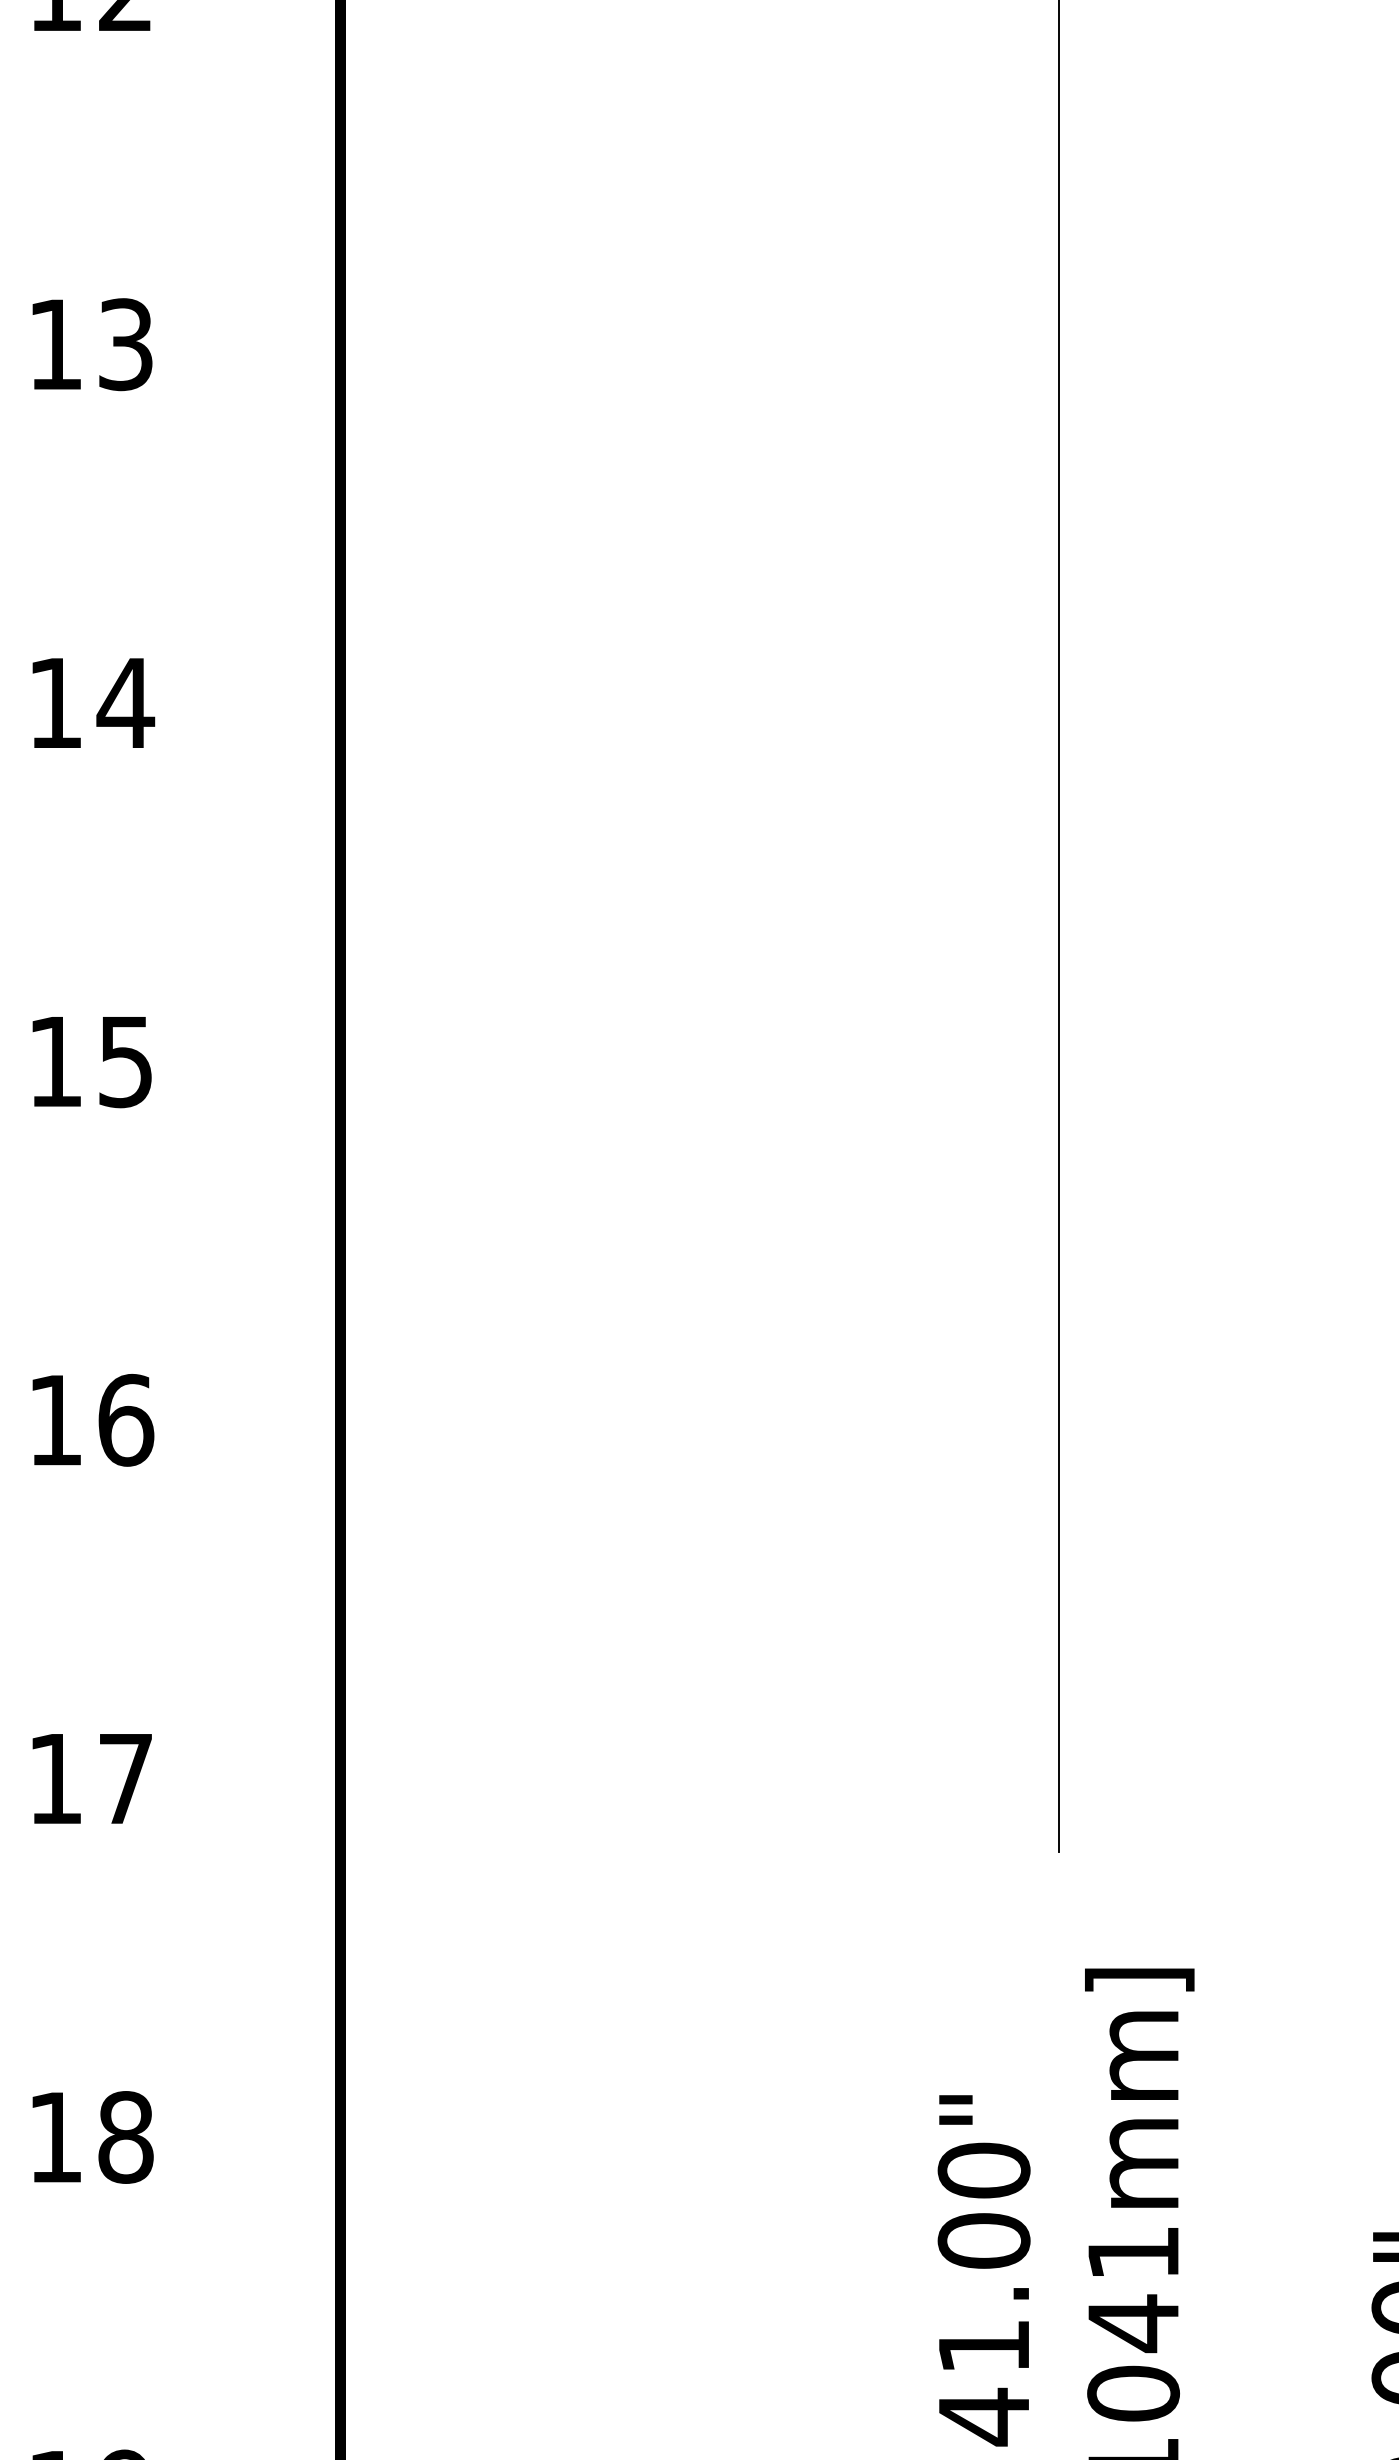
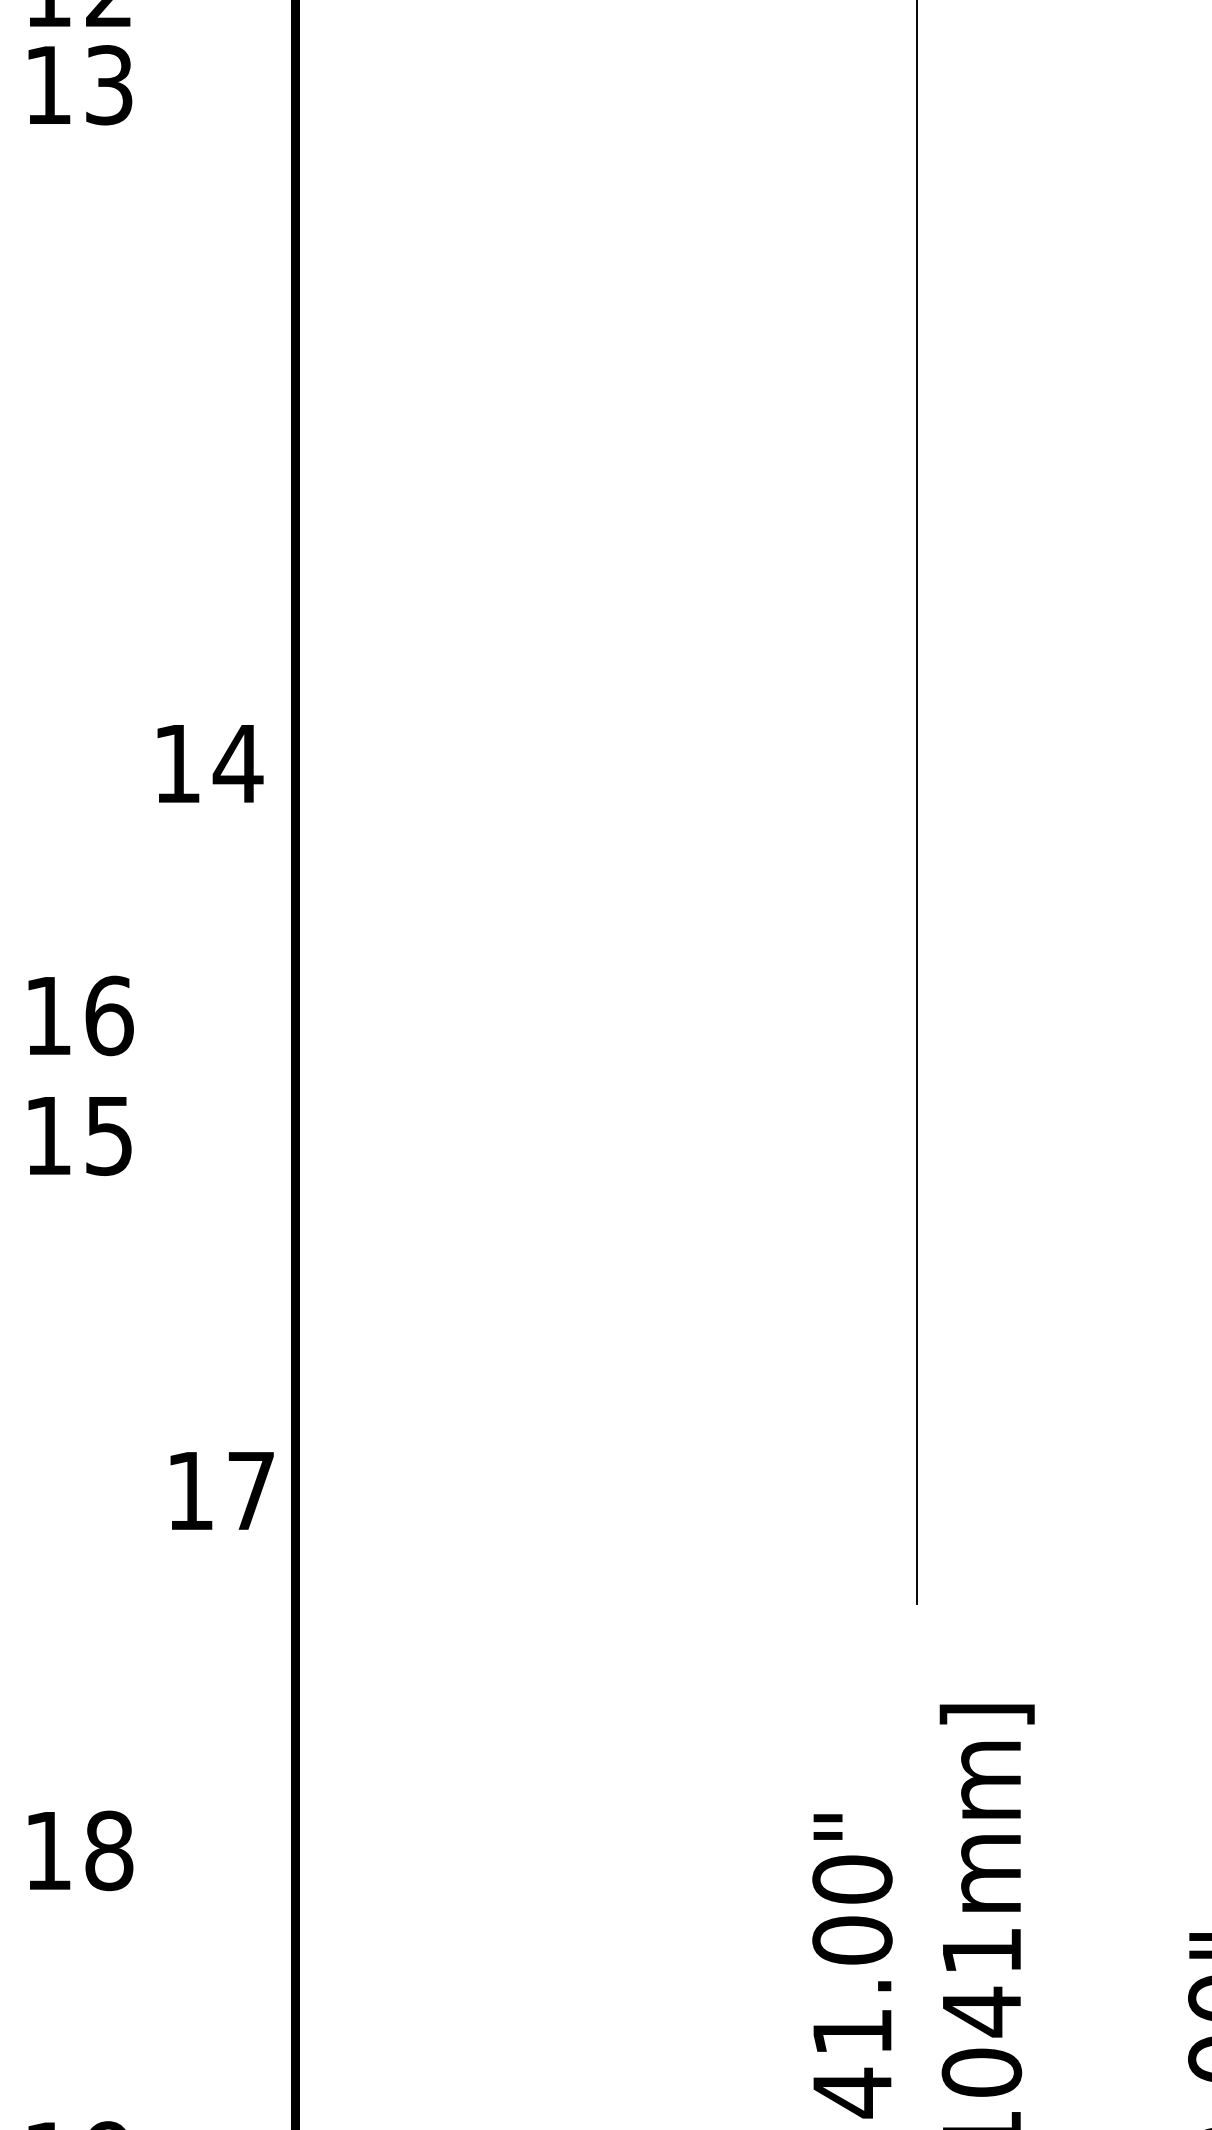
text: (92, 344) -> (80, 85), moved
text: (93, 702) -> (210, 763), moved
text: (91, 1062) -> (79, 1136), moved
text: (93, 1420) -> (81, 1016), moved
text: (91, 1778) -> (221, 1490), moved

